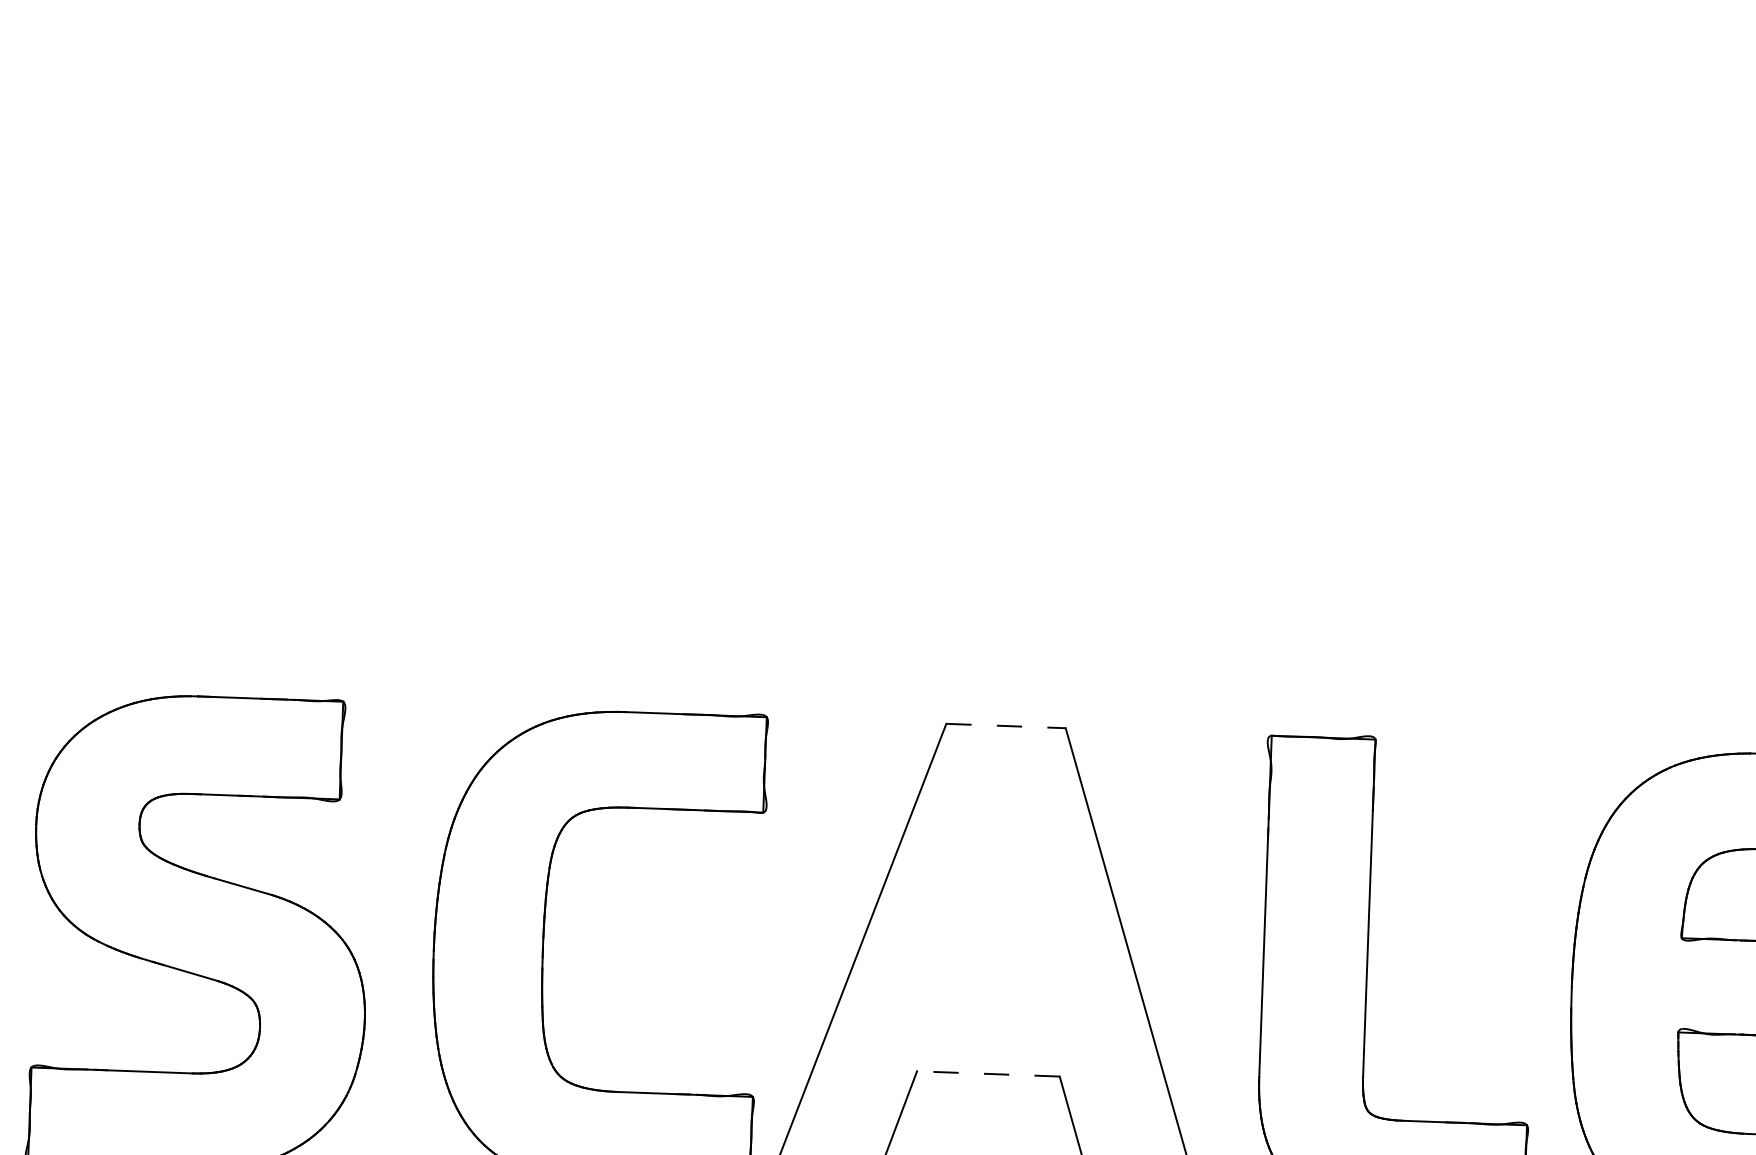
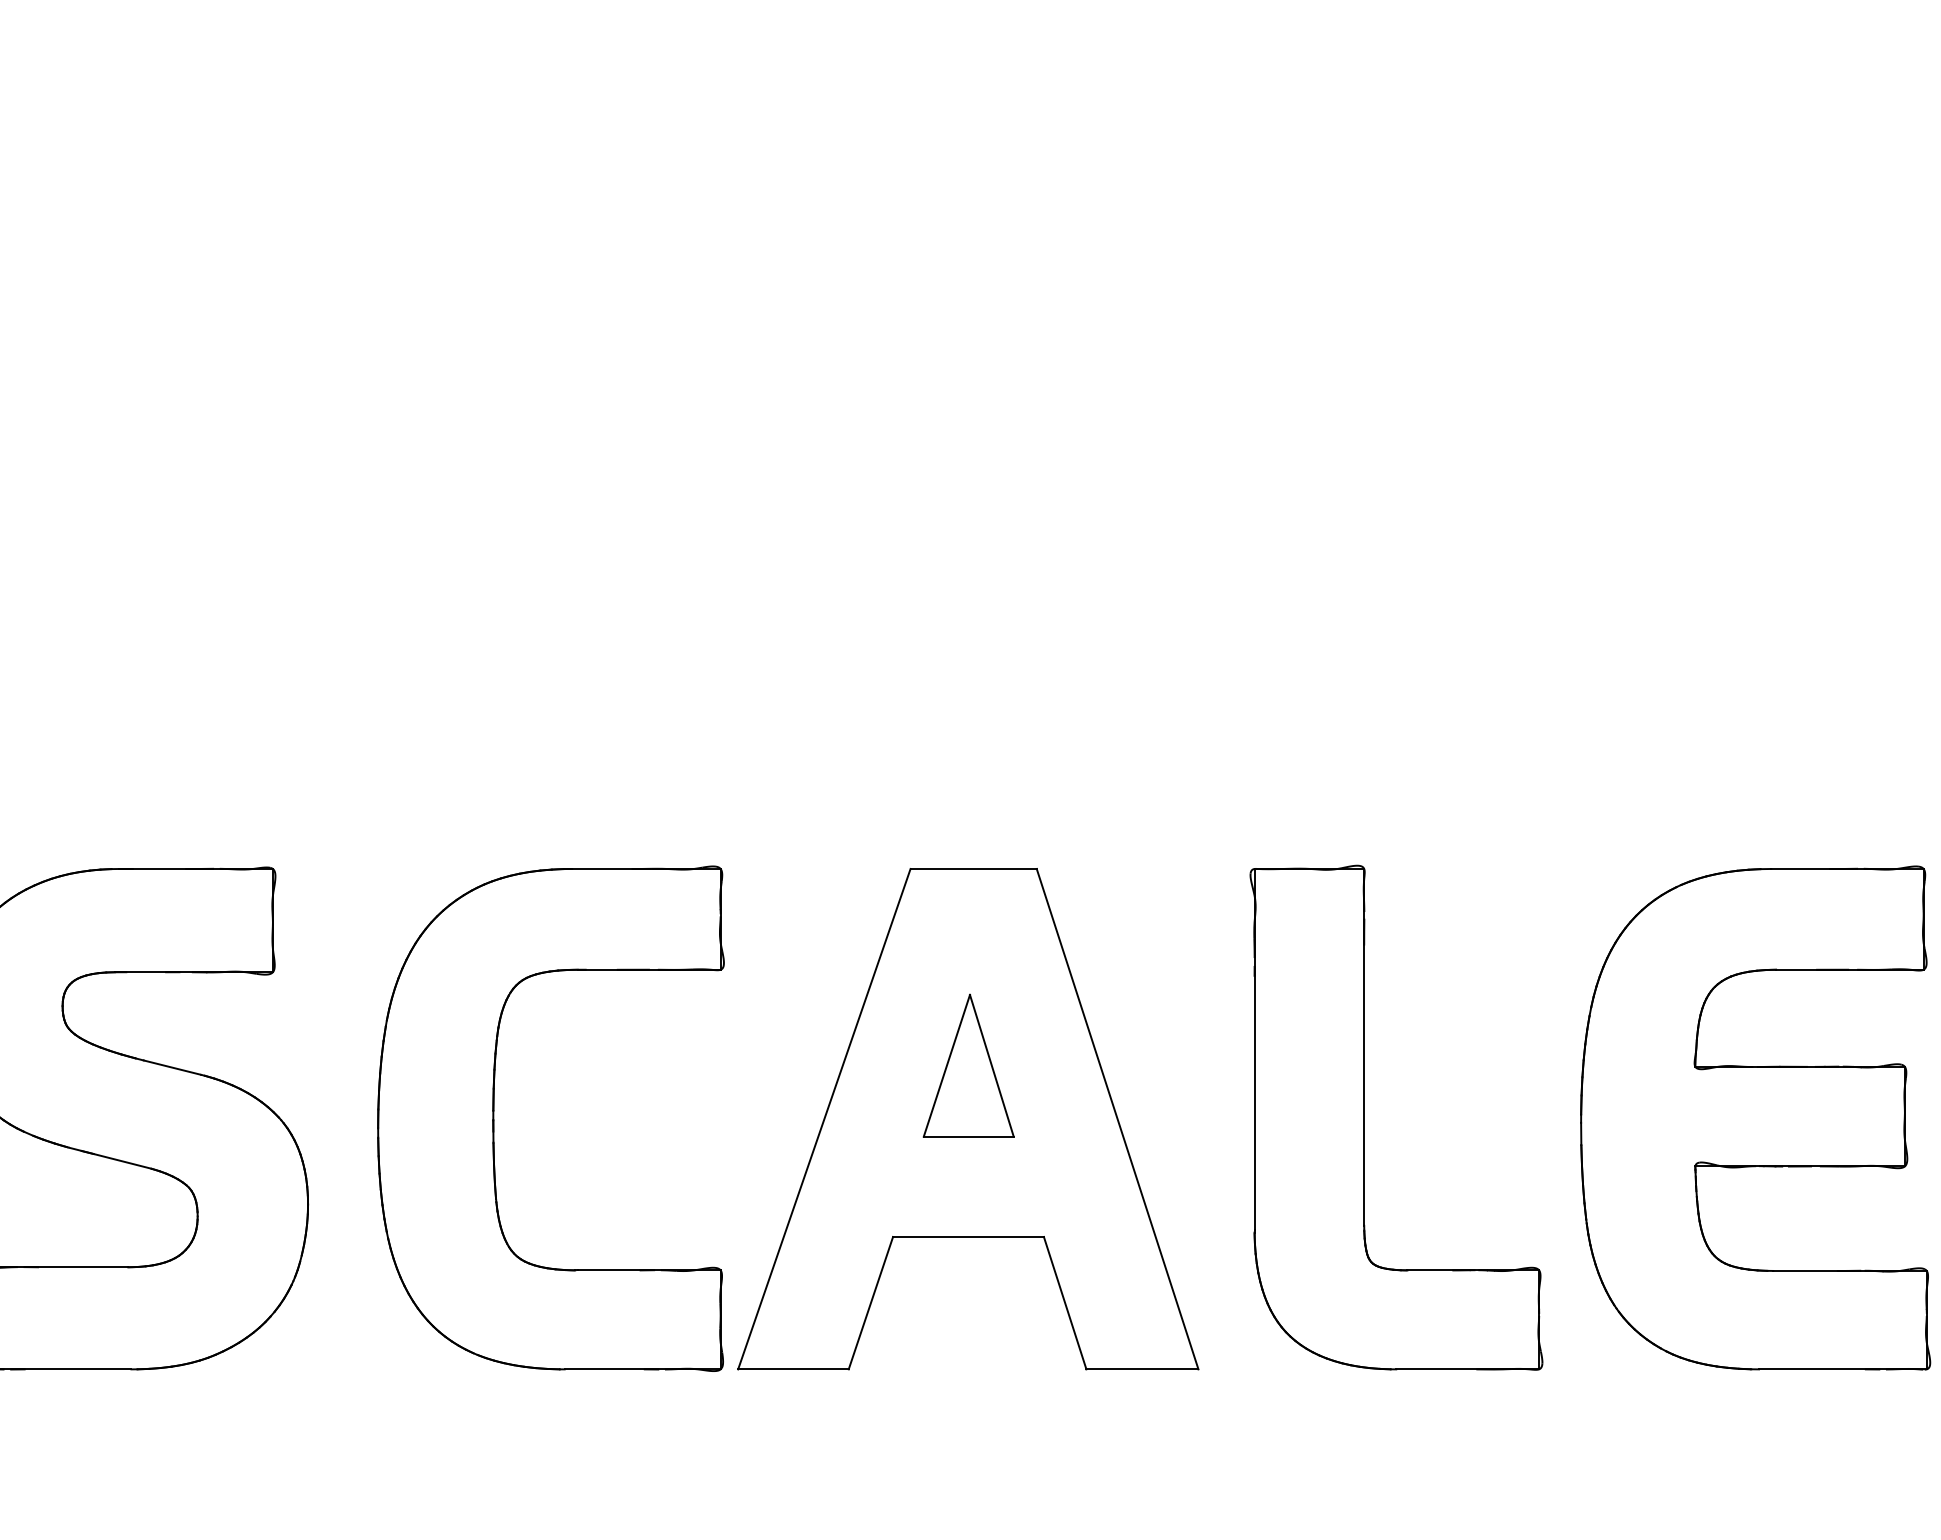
line: (1006, 725) -> (974, 868), dashed -> solid
part: (994, 911) -> (968, 1065), added
line: (988, 1073) -> (968, 1236), dashed -> solid

